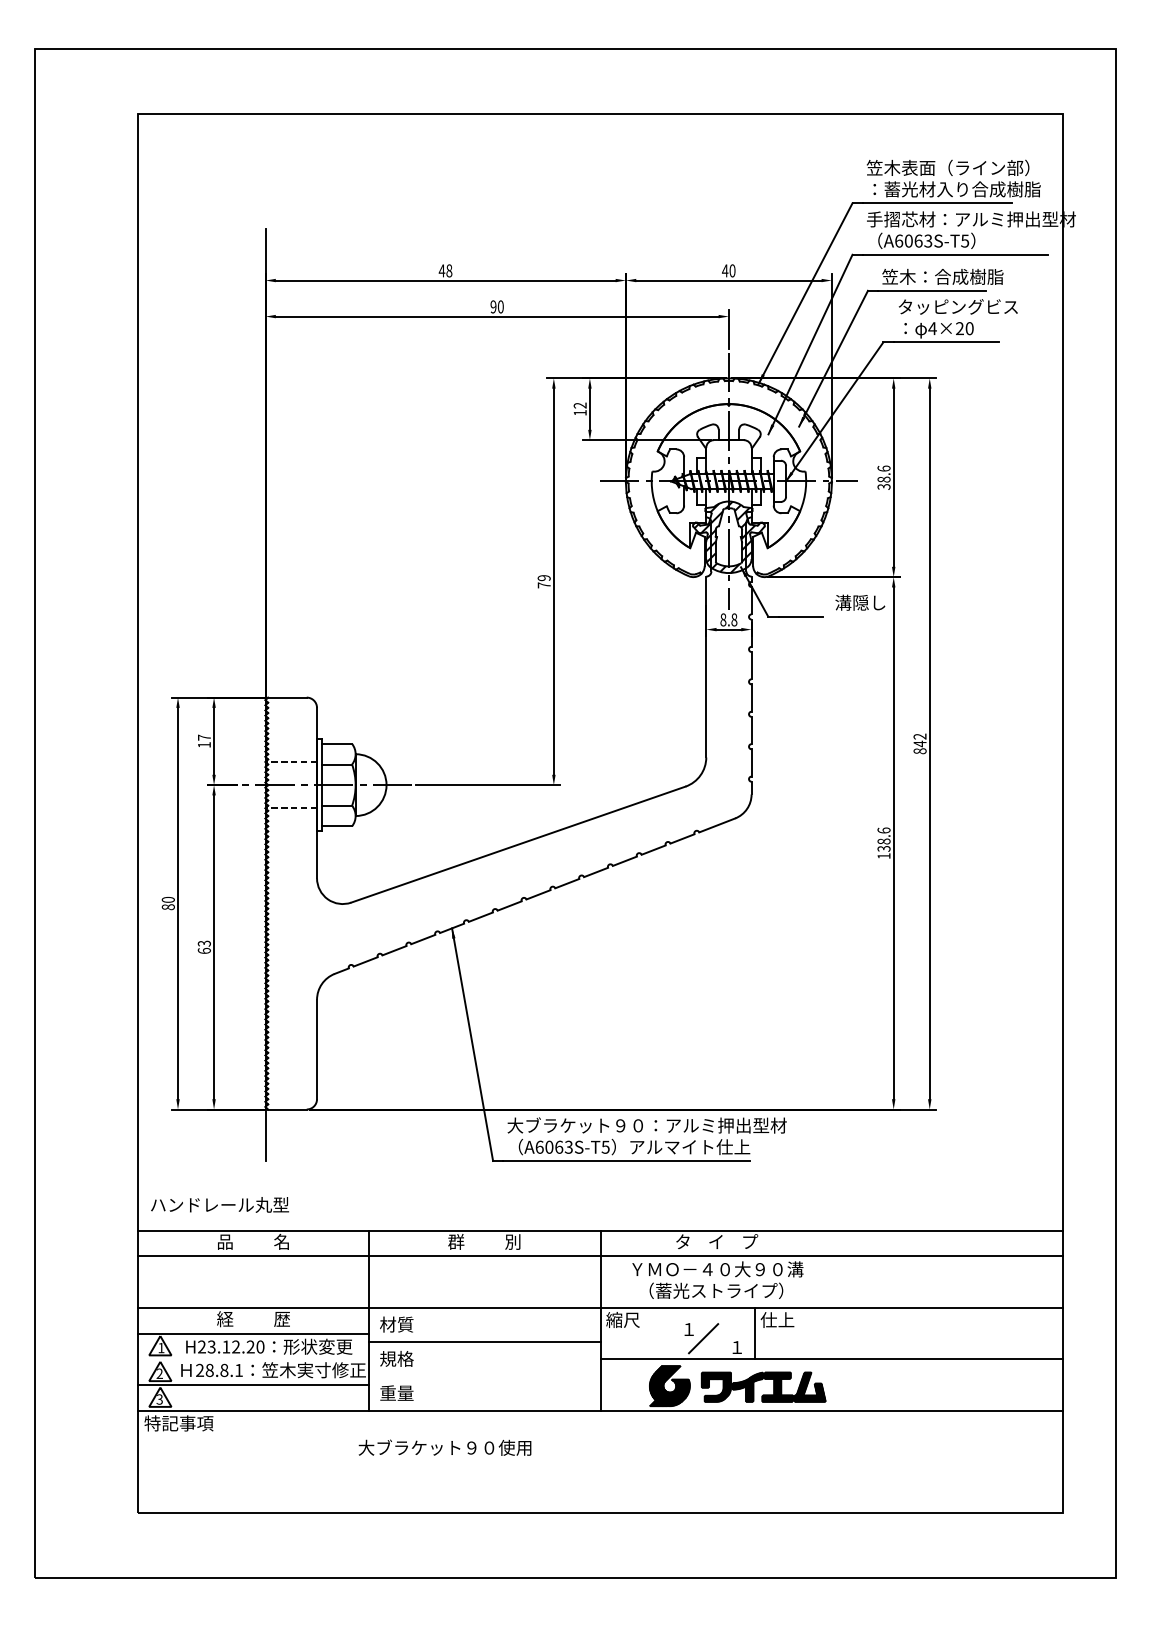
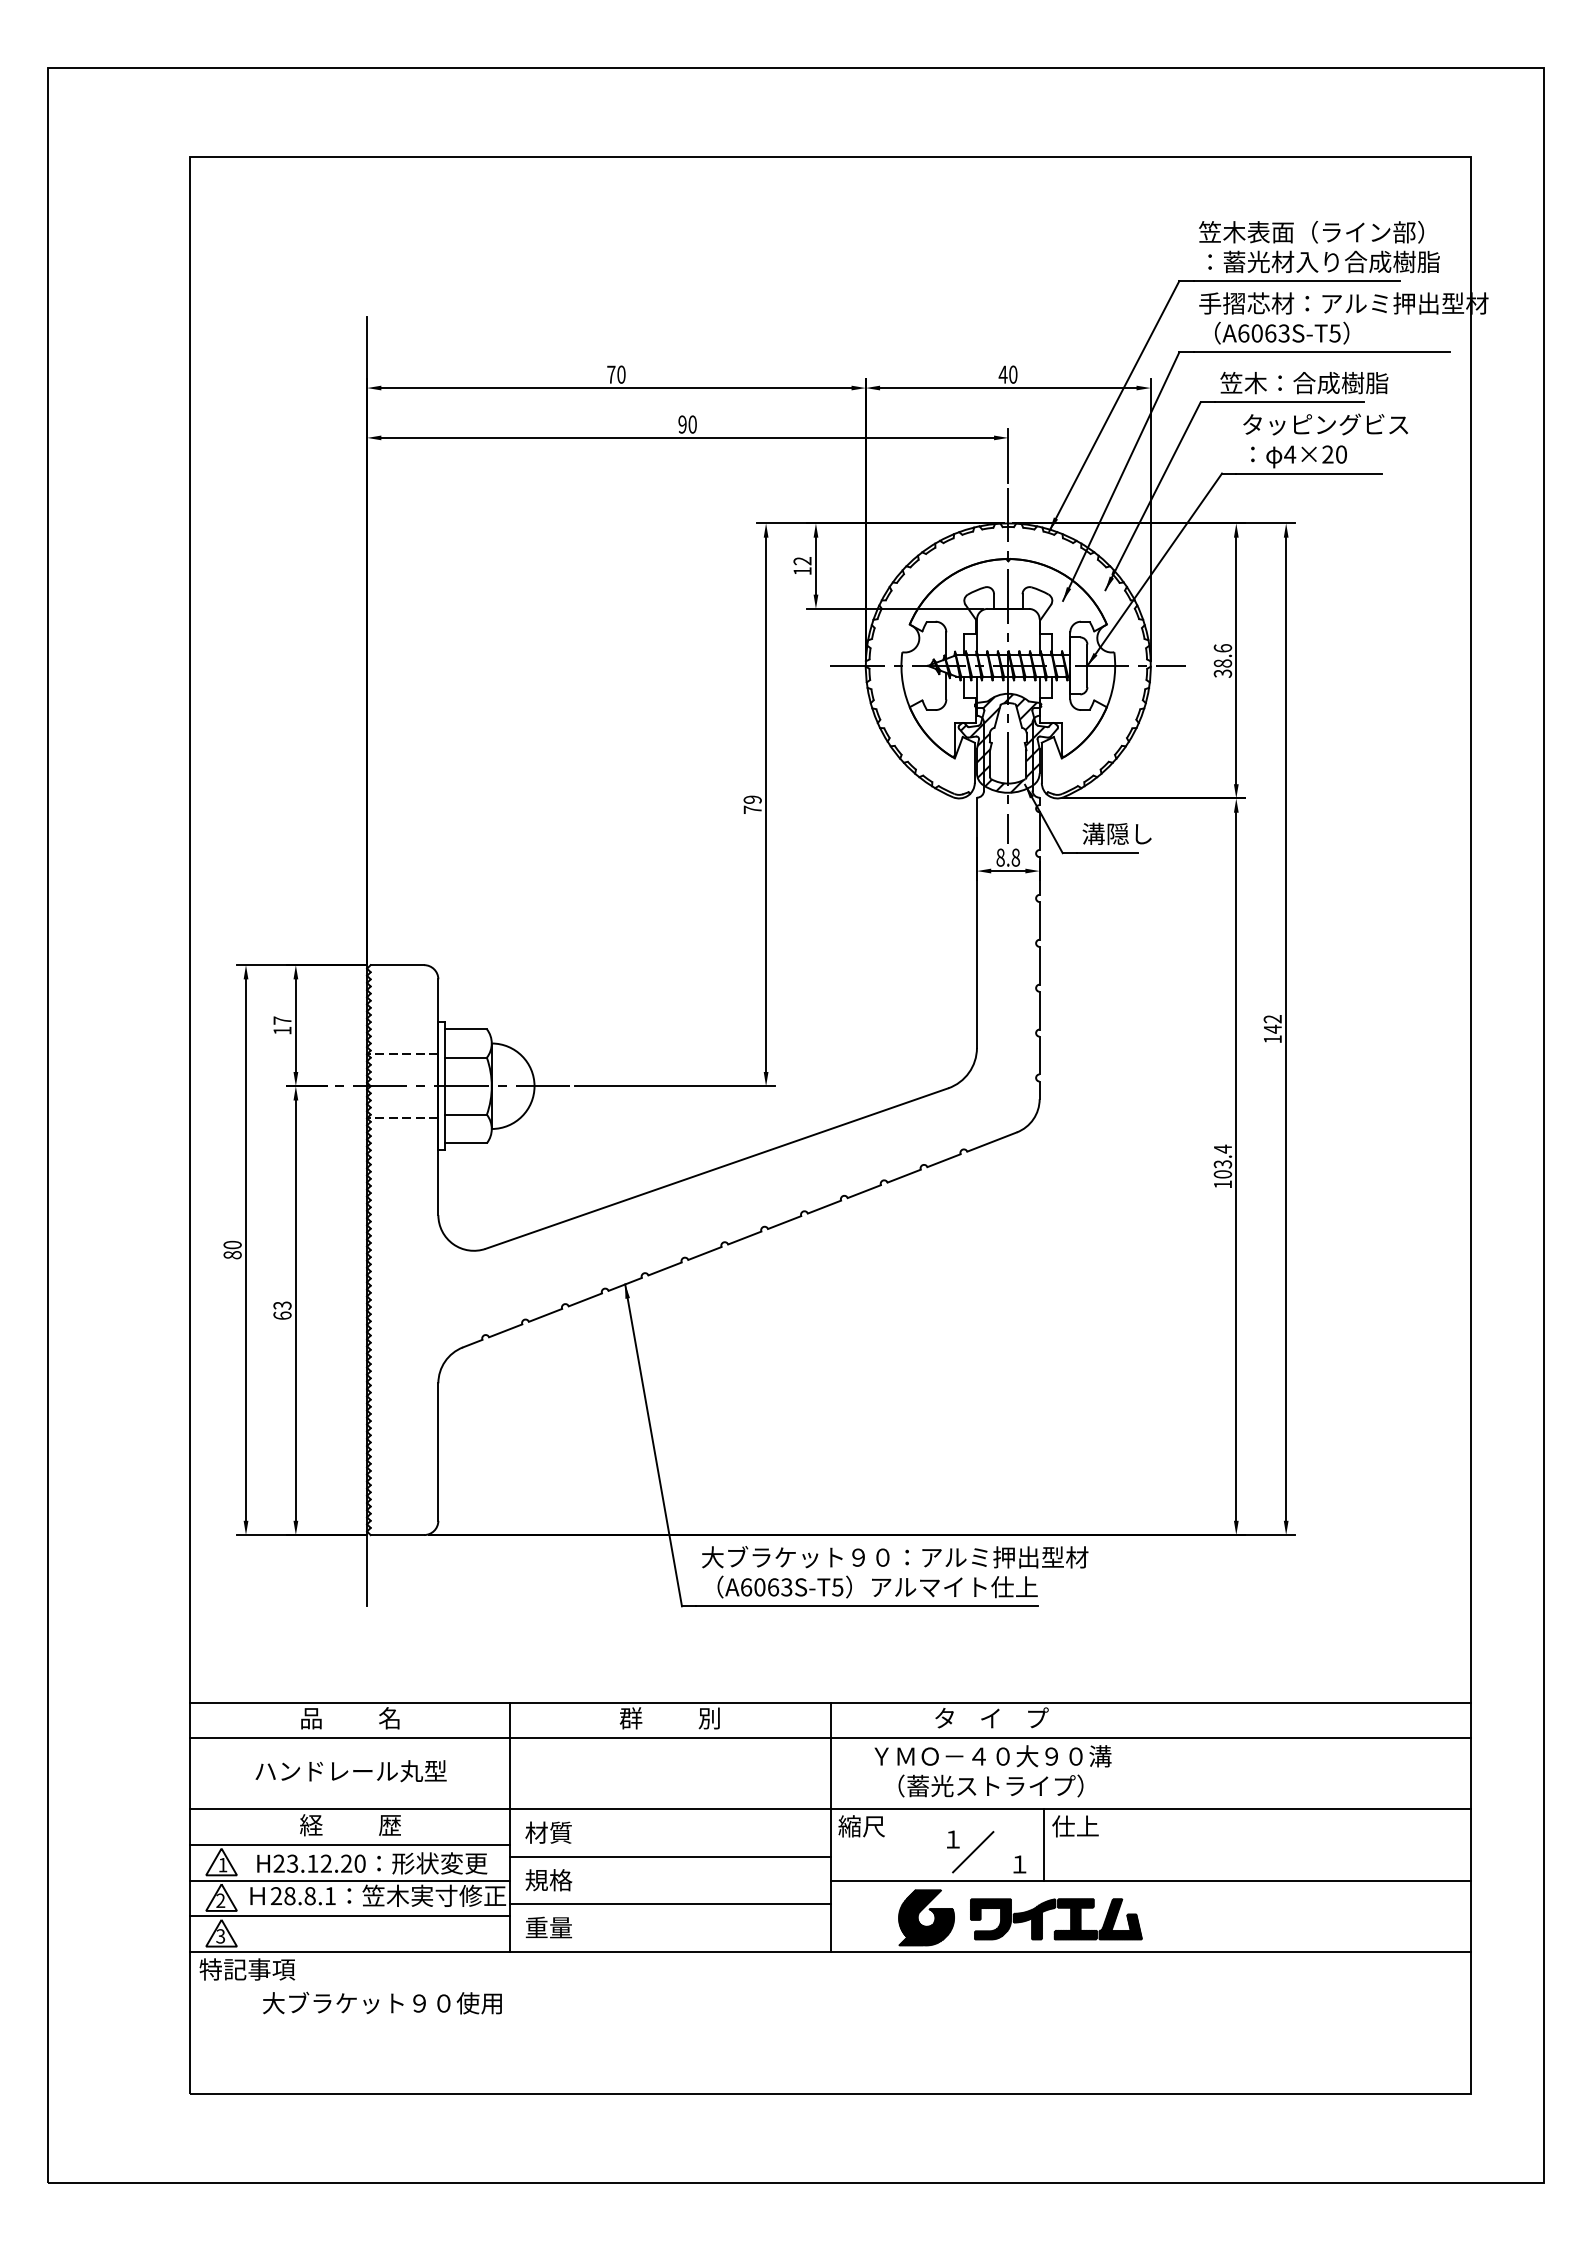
text: (445, 270) -> (615, 374), 48 -> 70
text: (859, 602) -> (1116, 833), moved
text: (919, 751) -> (1272, 1039), 842 -> 142
text: (883, 839) -> (1222, 1161), 138.6 -> 103.4
text: (219, 1205) -> (350, 1771), moved
line: (253, 1359) -> (350, 1880), added
line: (484, 1376) -> (670, 1904), added
text: (445, 1447) -> (382, 2002), moved

